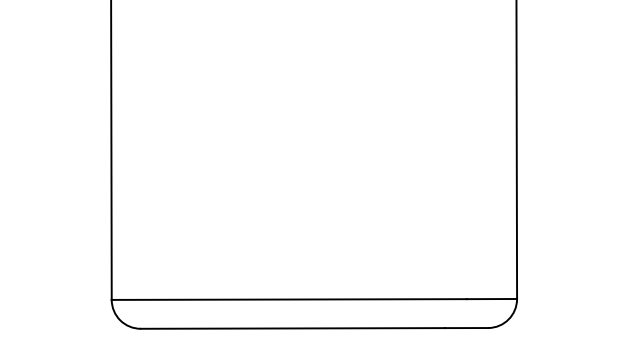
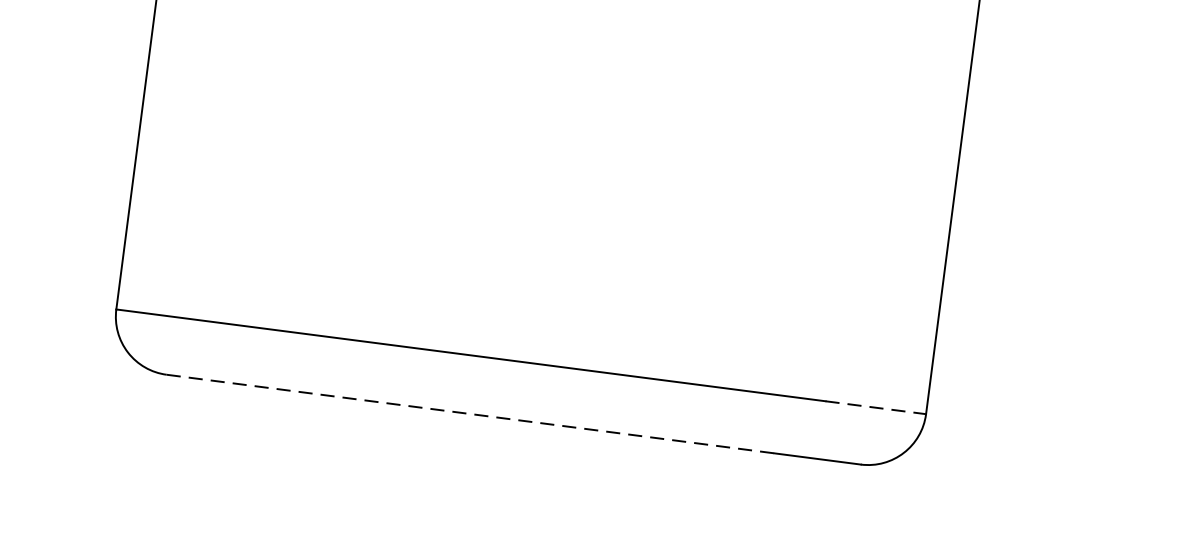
line: (492, 299) -> (876, 408), solid -> dashed
line: (293, 328) -> (471, 414), solid -> dashed

